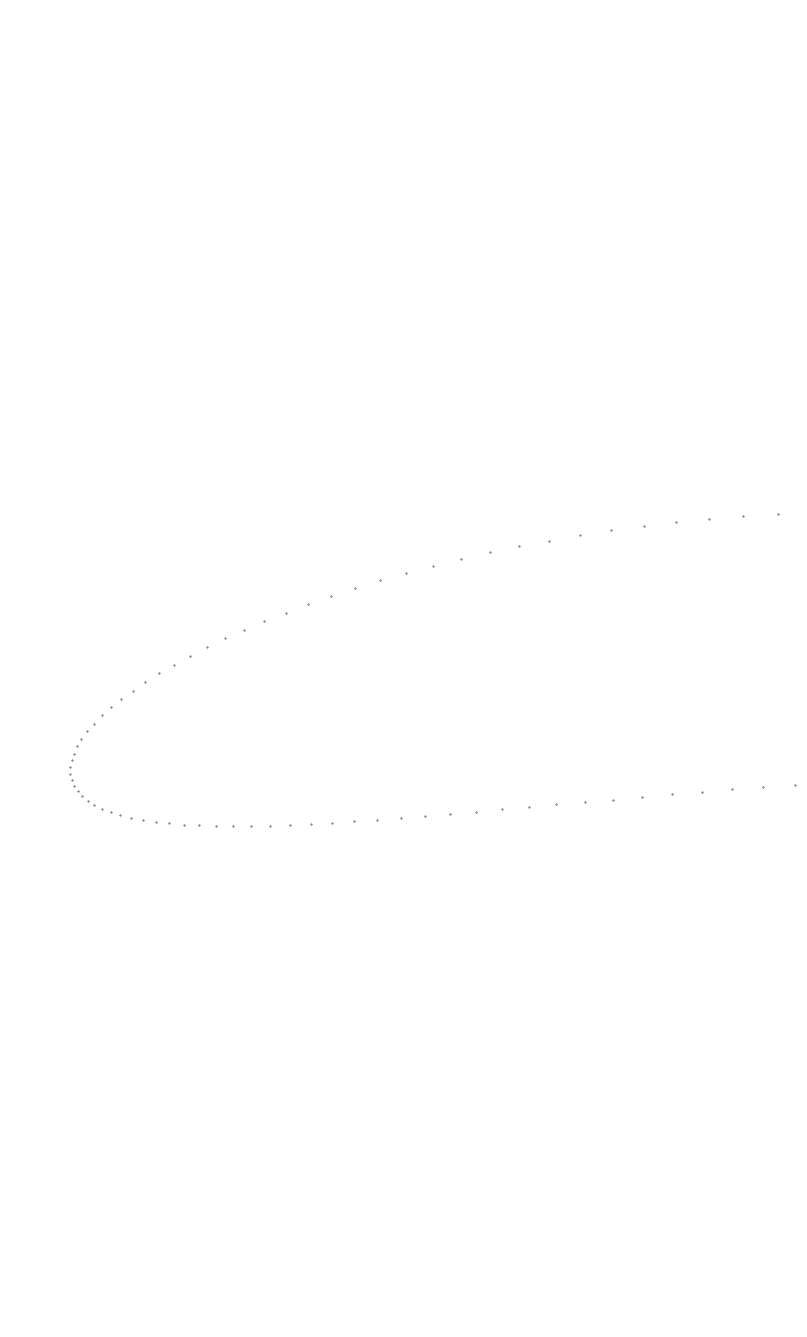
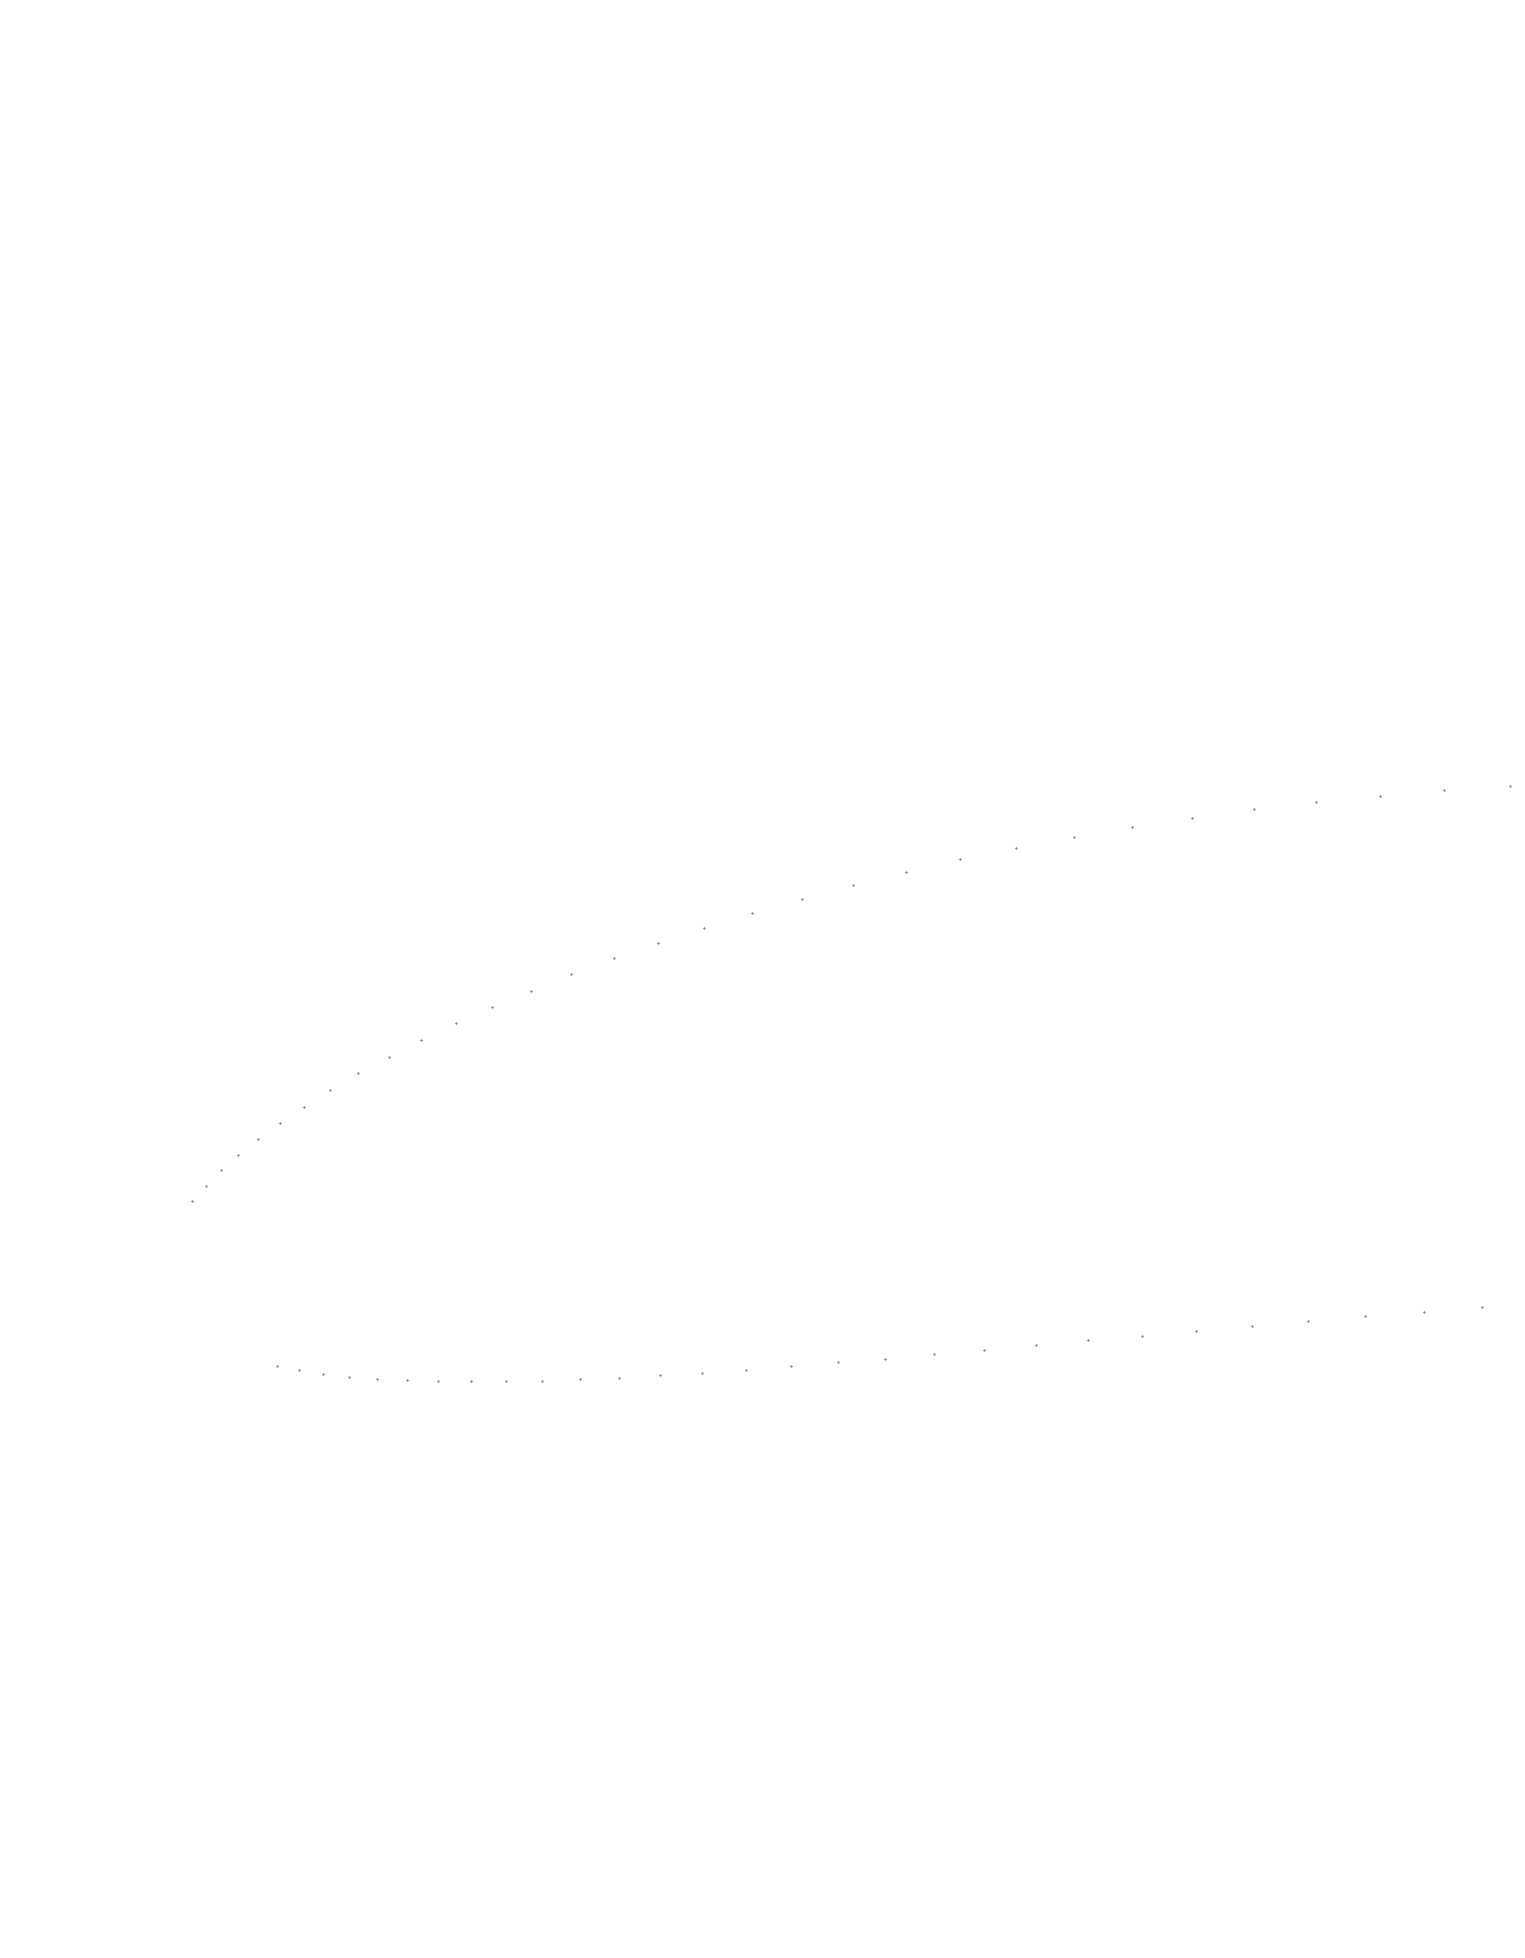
part: (79, 791) -> (177, 1315), removed

